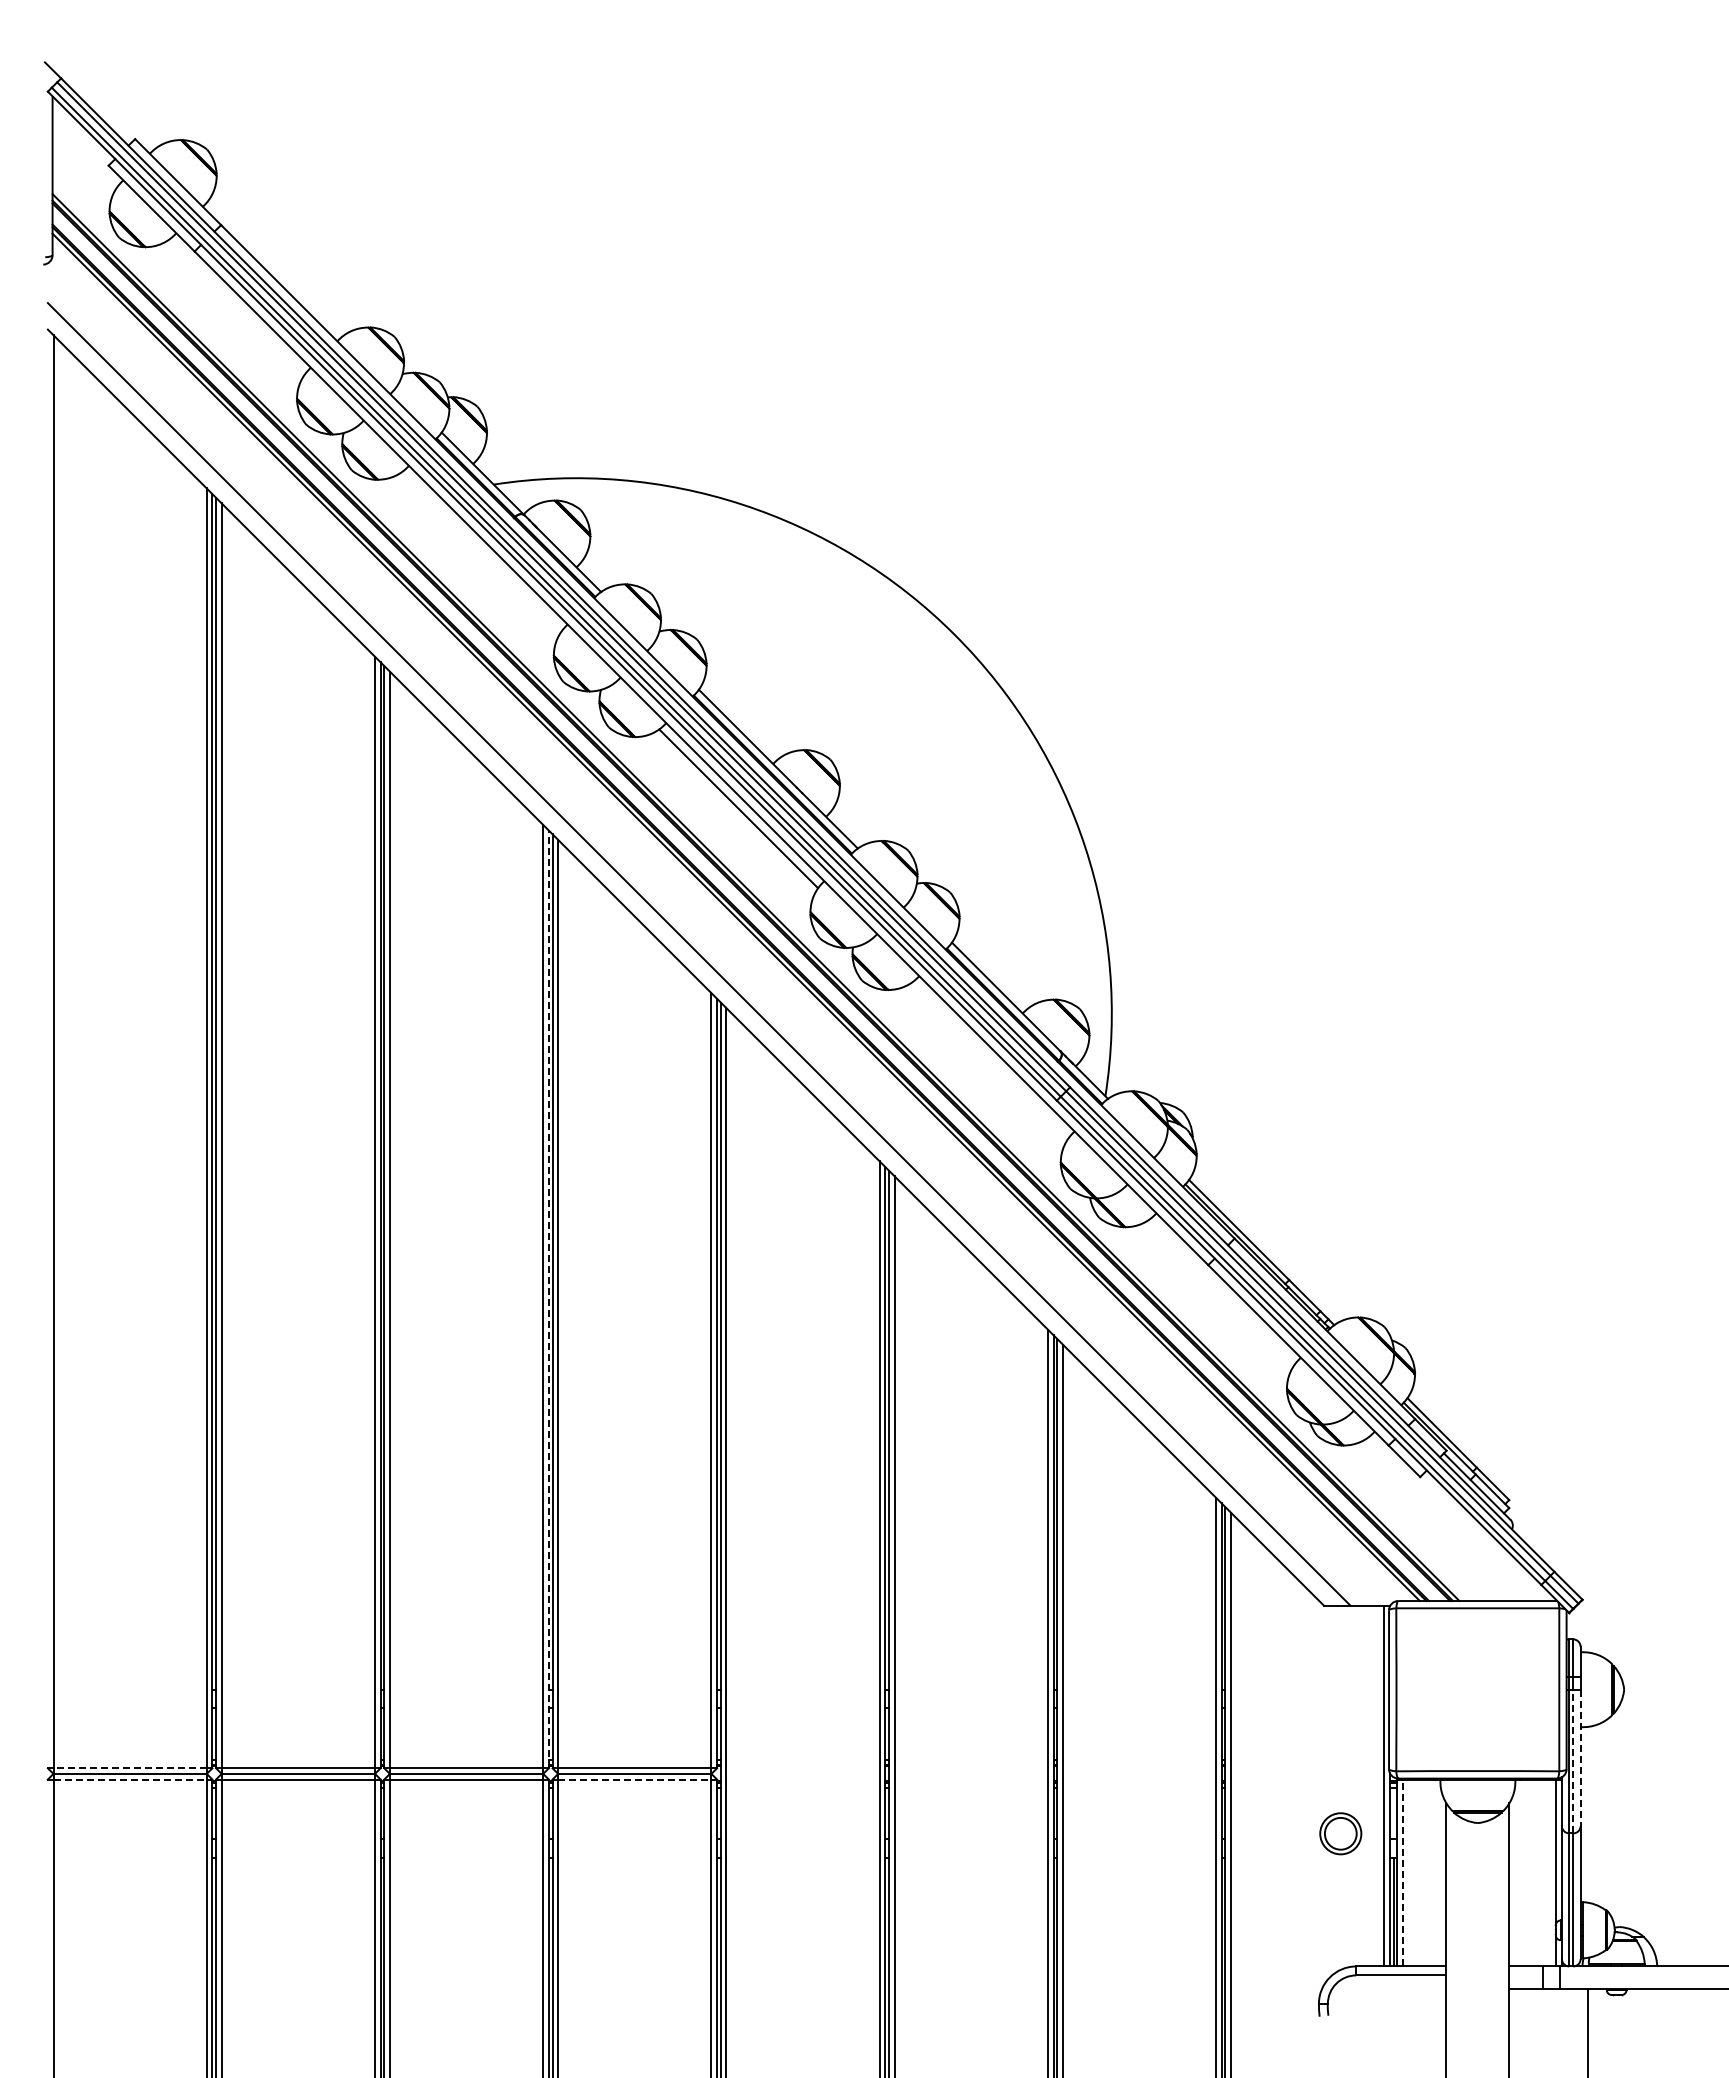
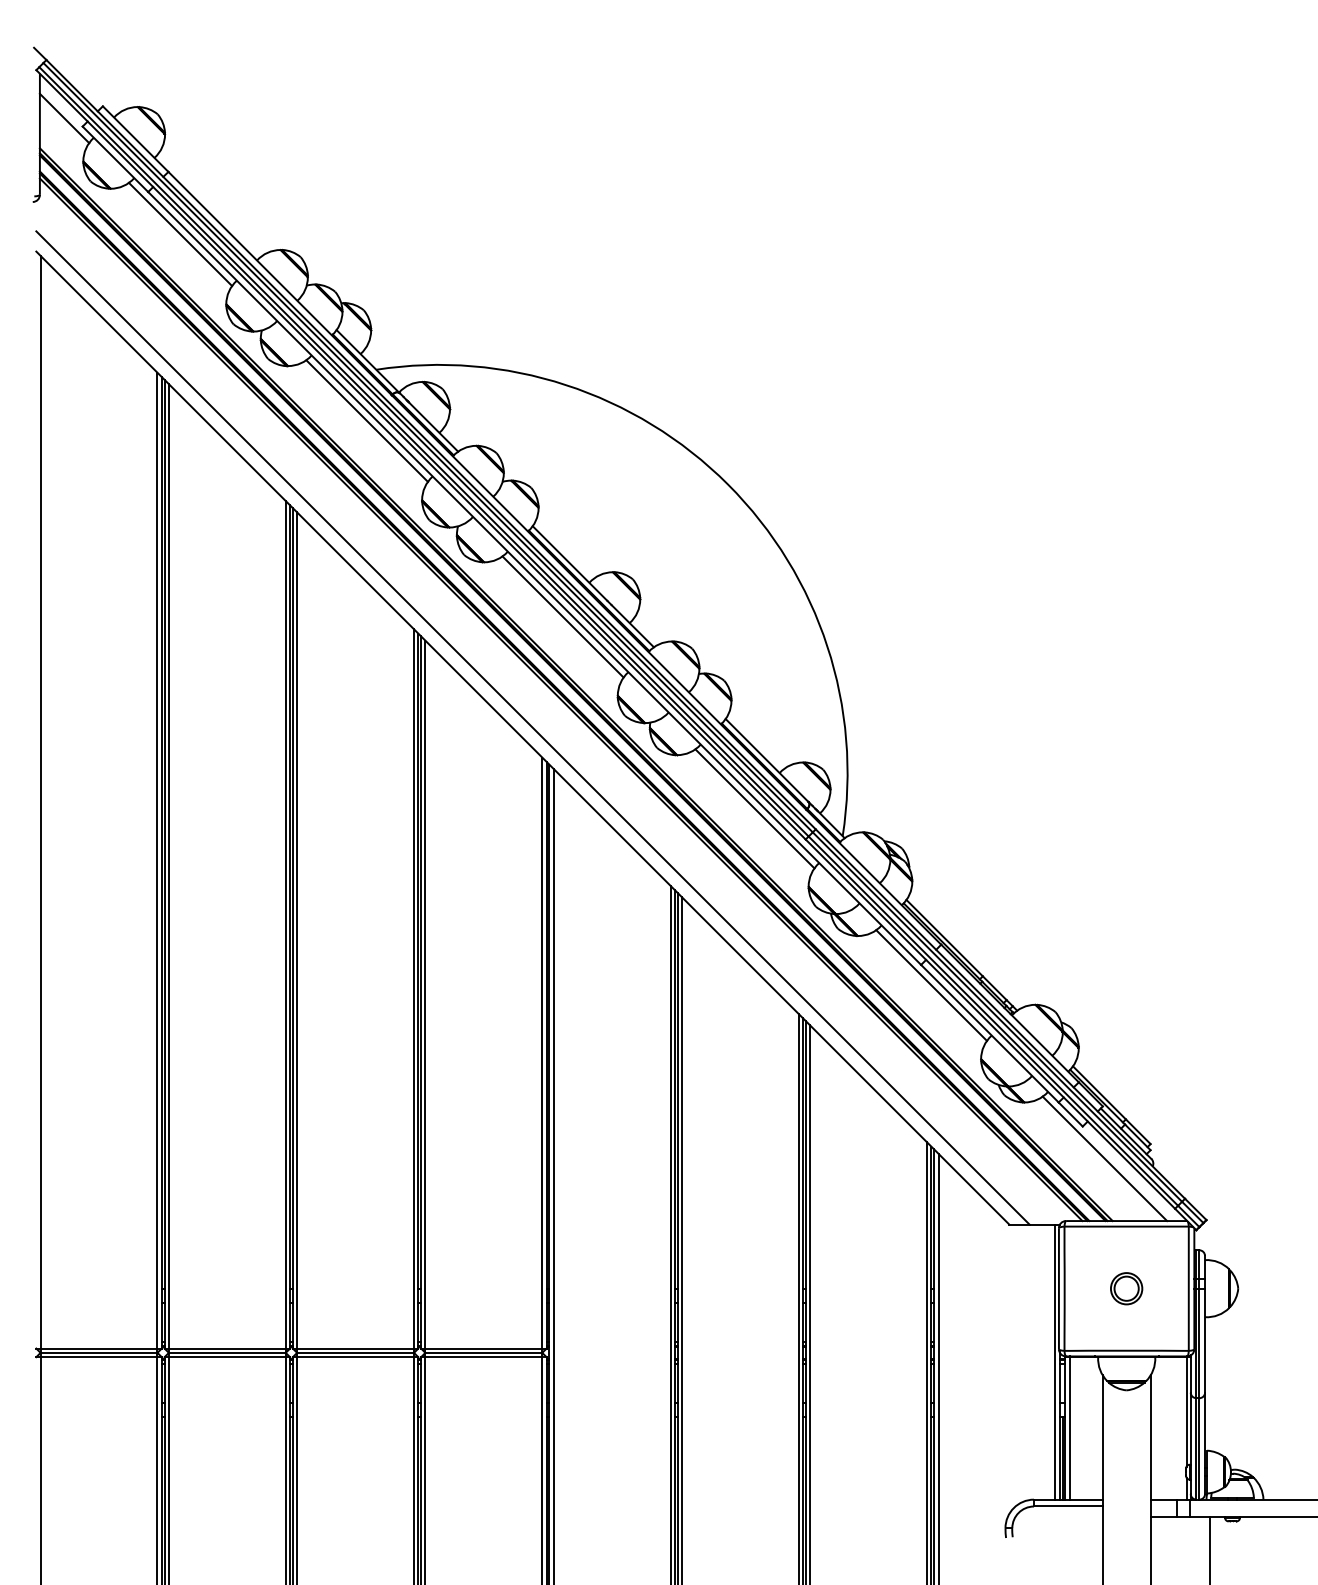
line: (84, 154) -> (64, 118), added
line: (236, 306) -> (180, 233), added
line: (481, 551) -> (366, 420), added
line: (990, 1060) -> (755, 808), added
line: (1221, 1291) -> (931, 985), added
line: (548, 1299) -> (418, 991), dashed -> solid
line: (1448, 1519) -> (1104, 1158), added
line: (1580, 1758) -> (1204, 1341), dashed -> solid
line: (1573, 1761) -> (1199, 1343), dashed -> solid
line: (130, 1768) -> (99, 1348), dashed -> solid
line: (130, 1779) -> (99, 1357), dashed -> solid
line: (634, 1779) -> (483, 1357), dashed -> solid
part: (1340, 1833) -> (1126, 1288), moved
line: (1403, 1872) -> (1069, 1428), dashed -> solid

